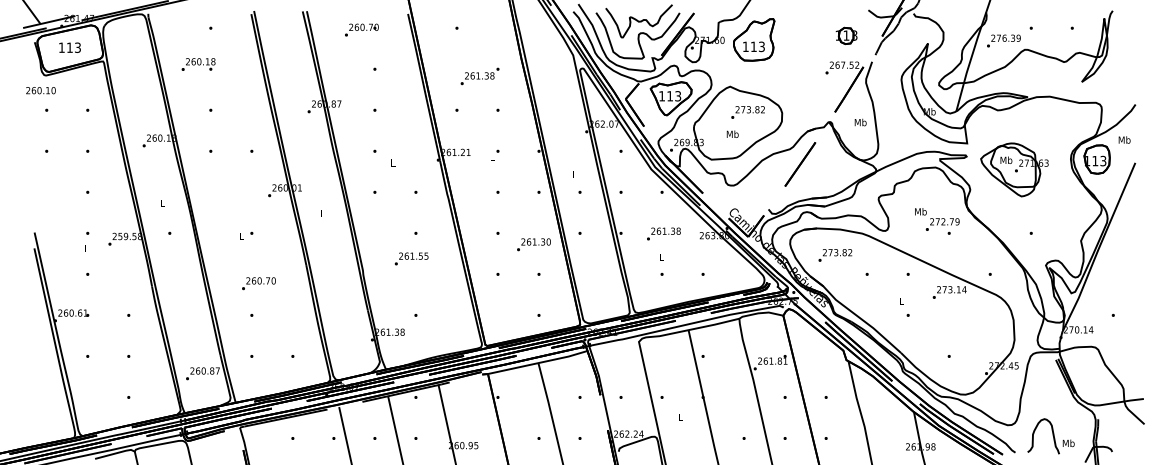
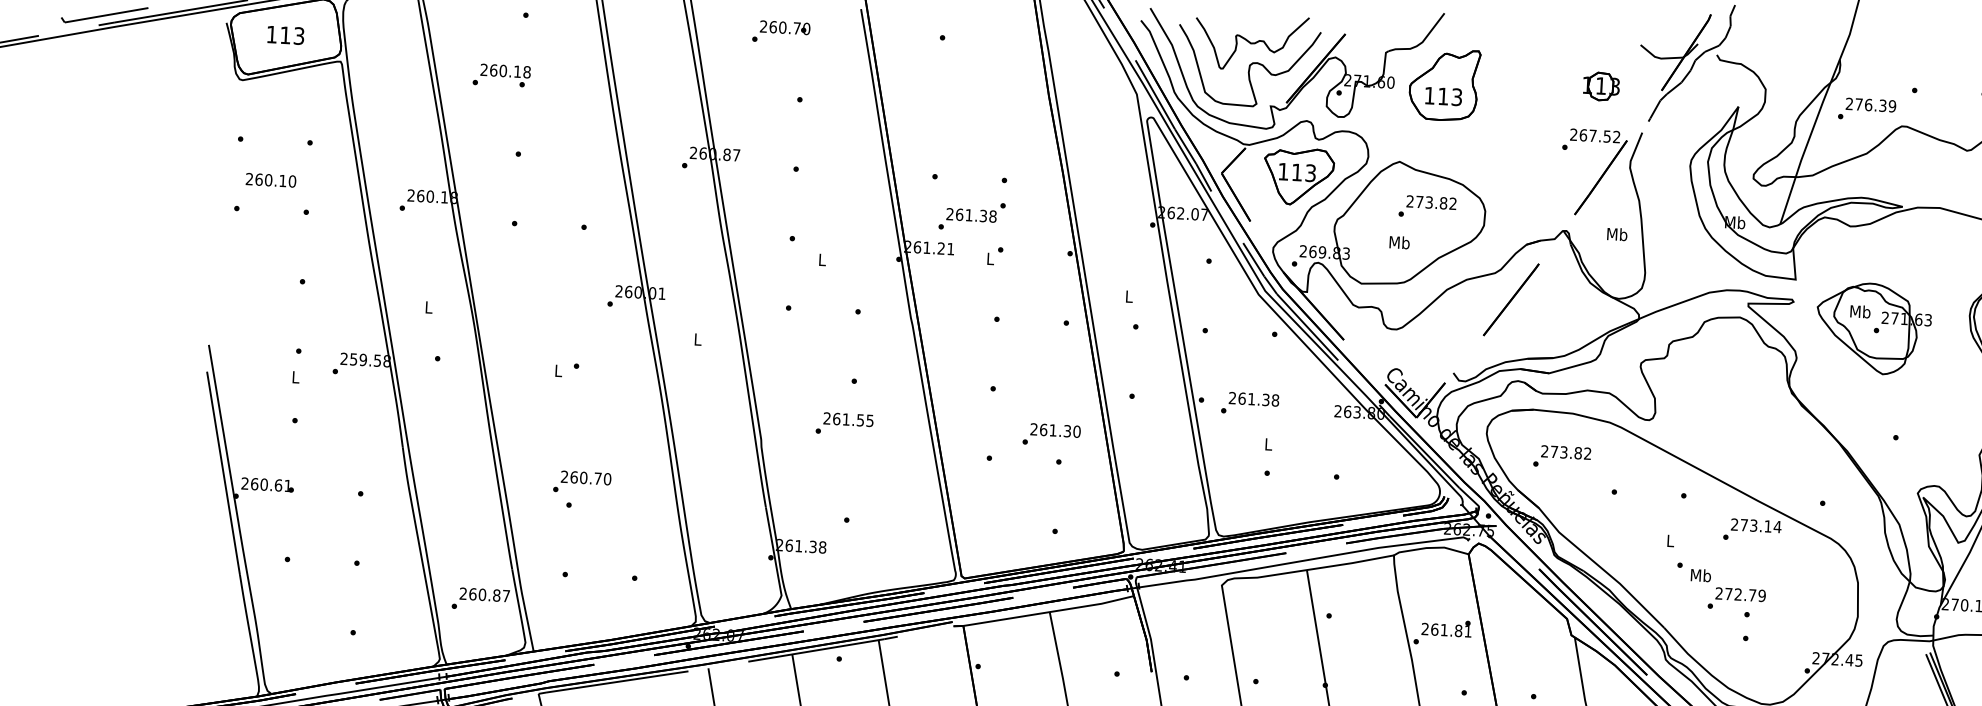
text: (479, 76) -> (971, 216), moved
text: (40, 90) -> (270, 180), moved
text: (937, 221) -> (1728, 593), moved
text: (663, 233) -> (1249, 402), moved
text: (533, 244) -> (1050, 434), moved
text: (258, 283) -> (581, 482), moved

